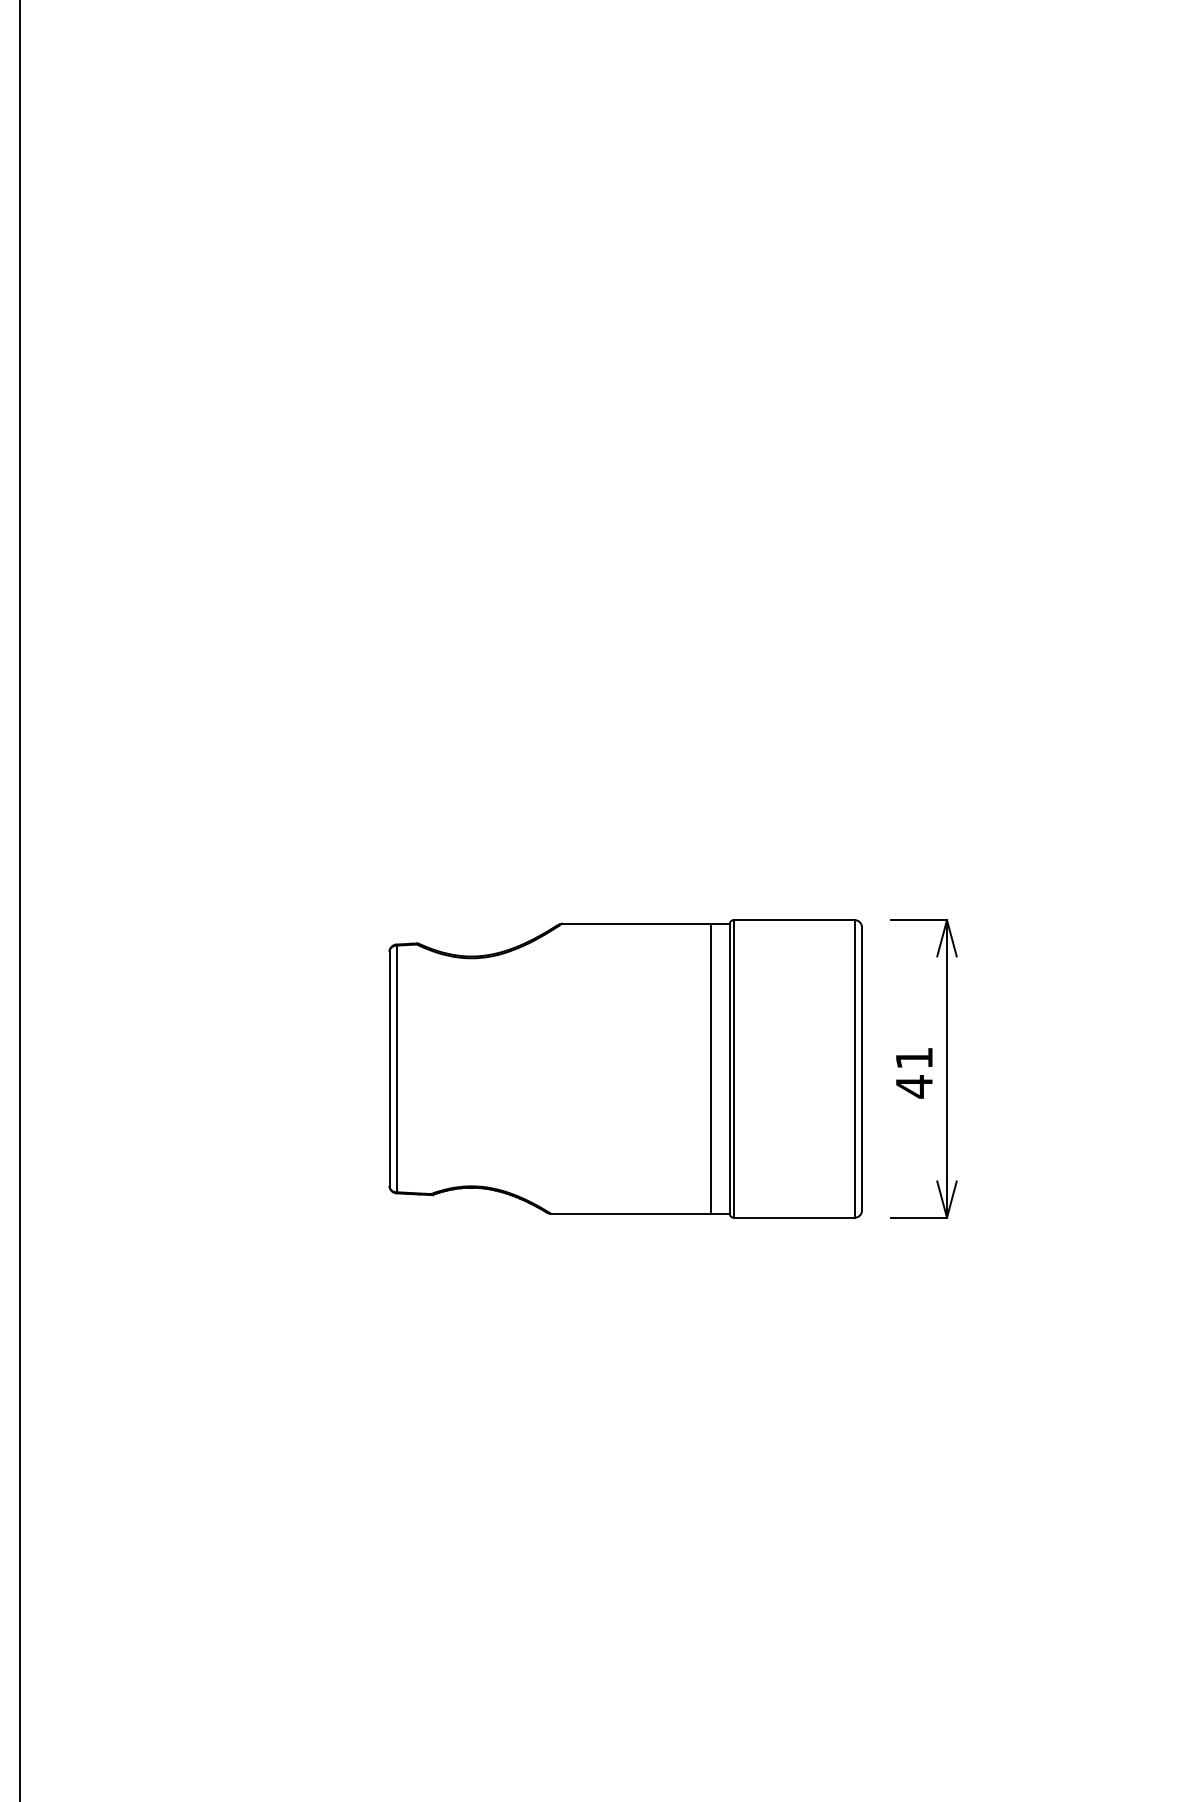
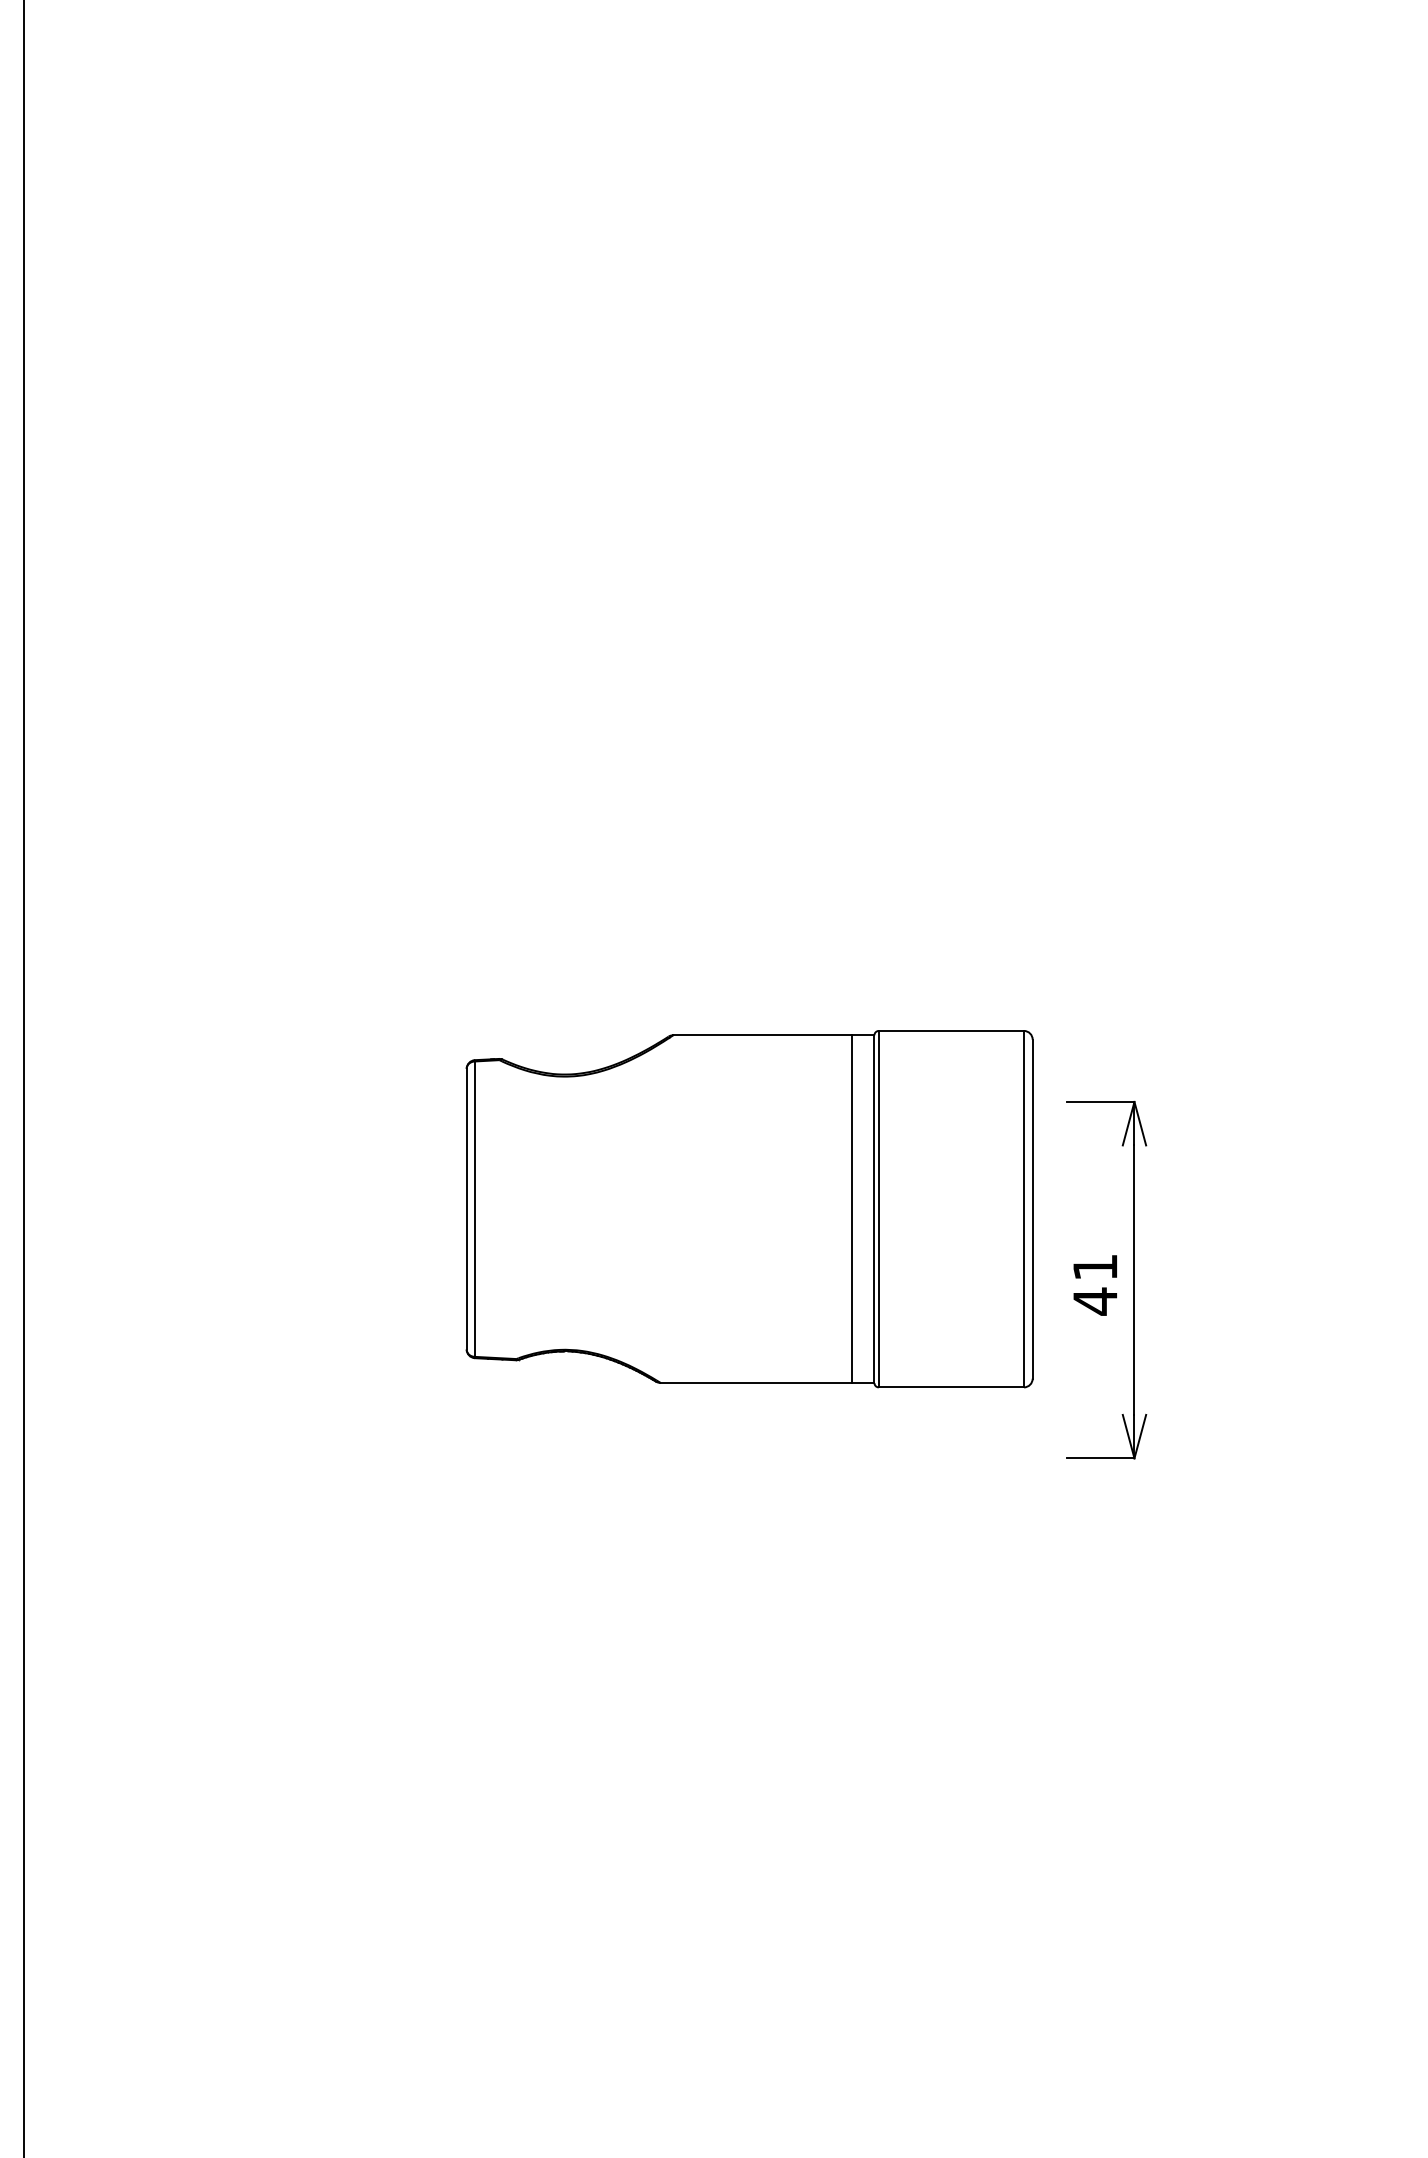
part: (625, 1069) -> (749, 1209), moved

